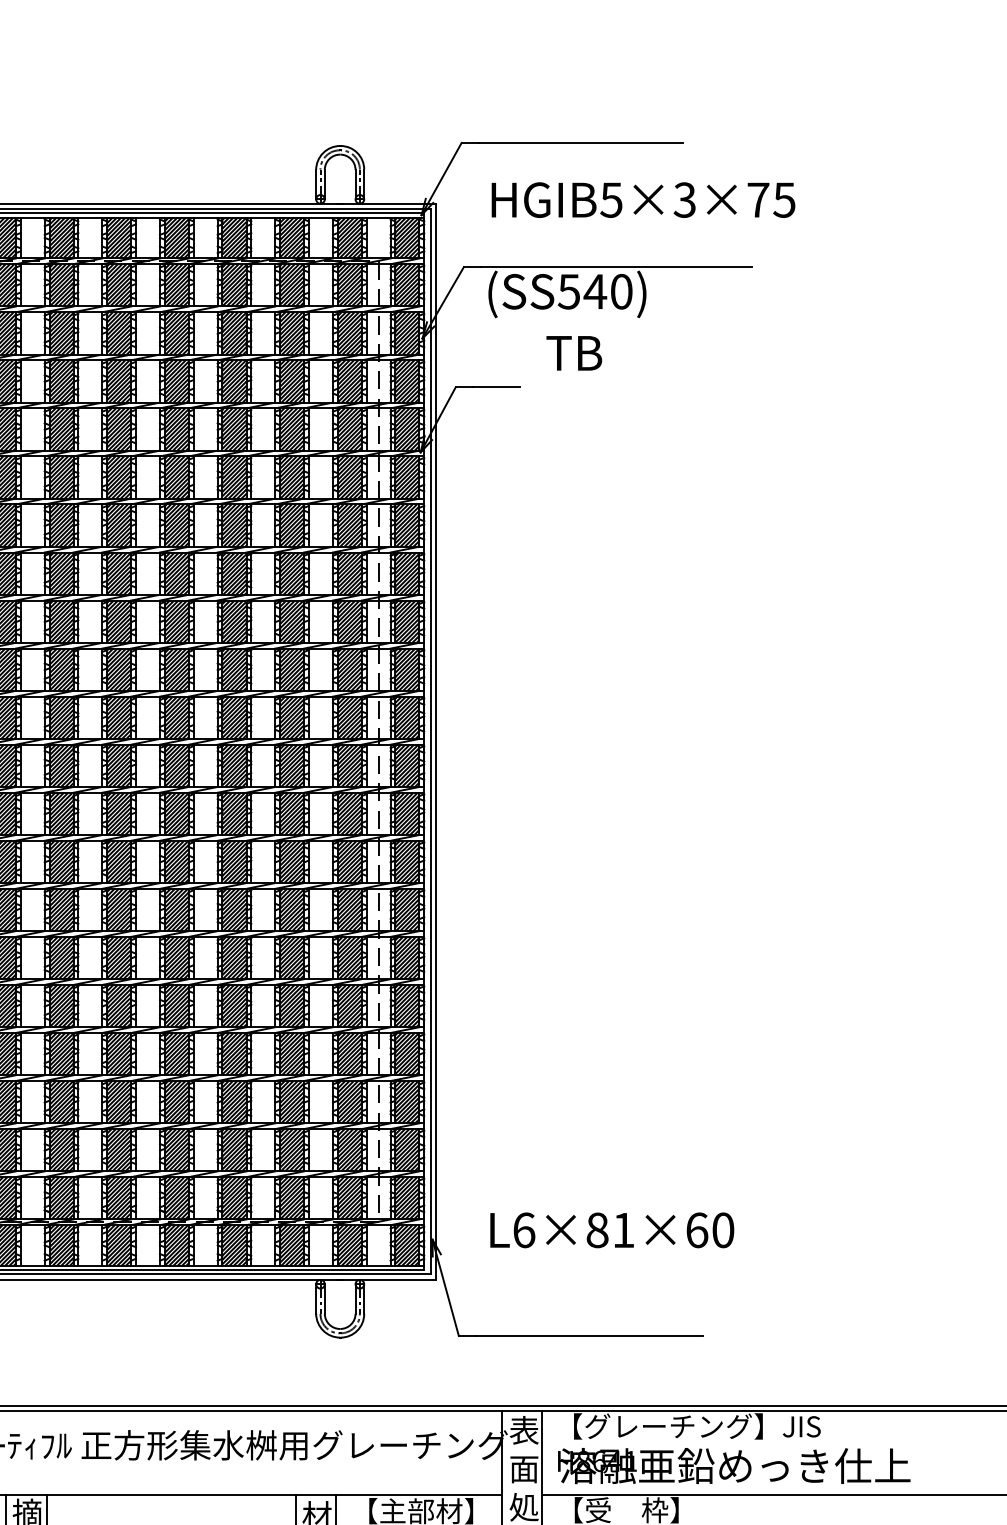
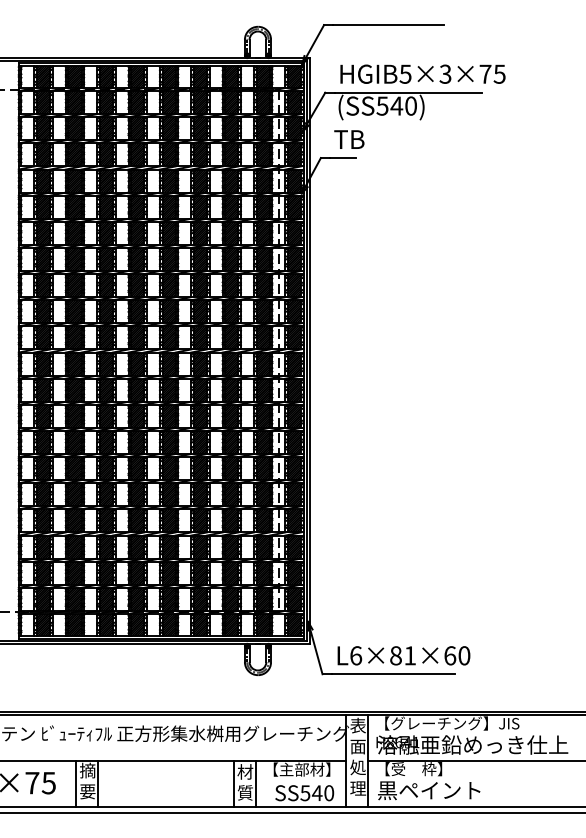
text: (642, 198) -> (422, 73), moved
text: (574, 353) -> (349, 139), moved
text: (611, 1229) -> (403, 655), moved

